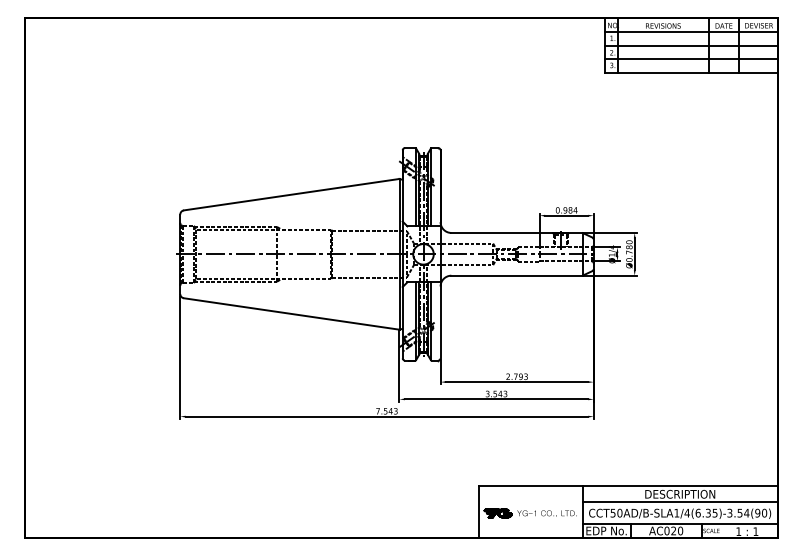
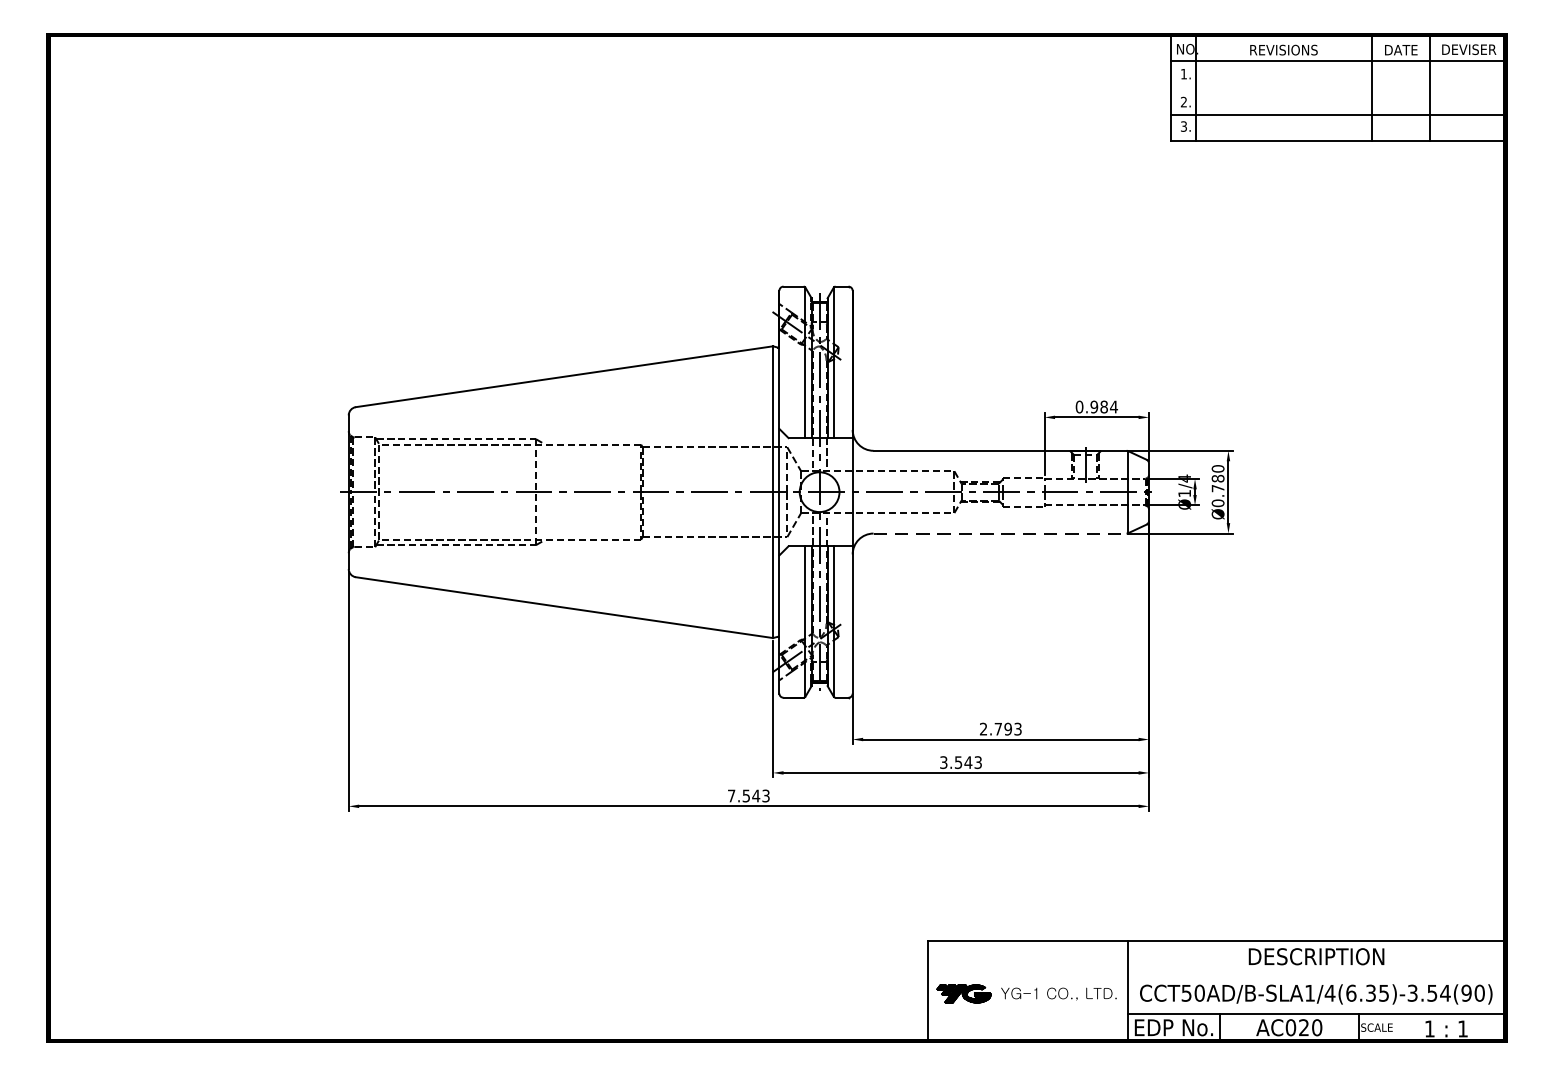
line: (691, 45) -> (1338, 87), removed
line: (517, 275) -> (1001, 533), solid -> dashed
line: (679, 502) -> (1315, 972), removed

